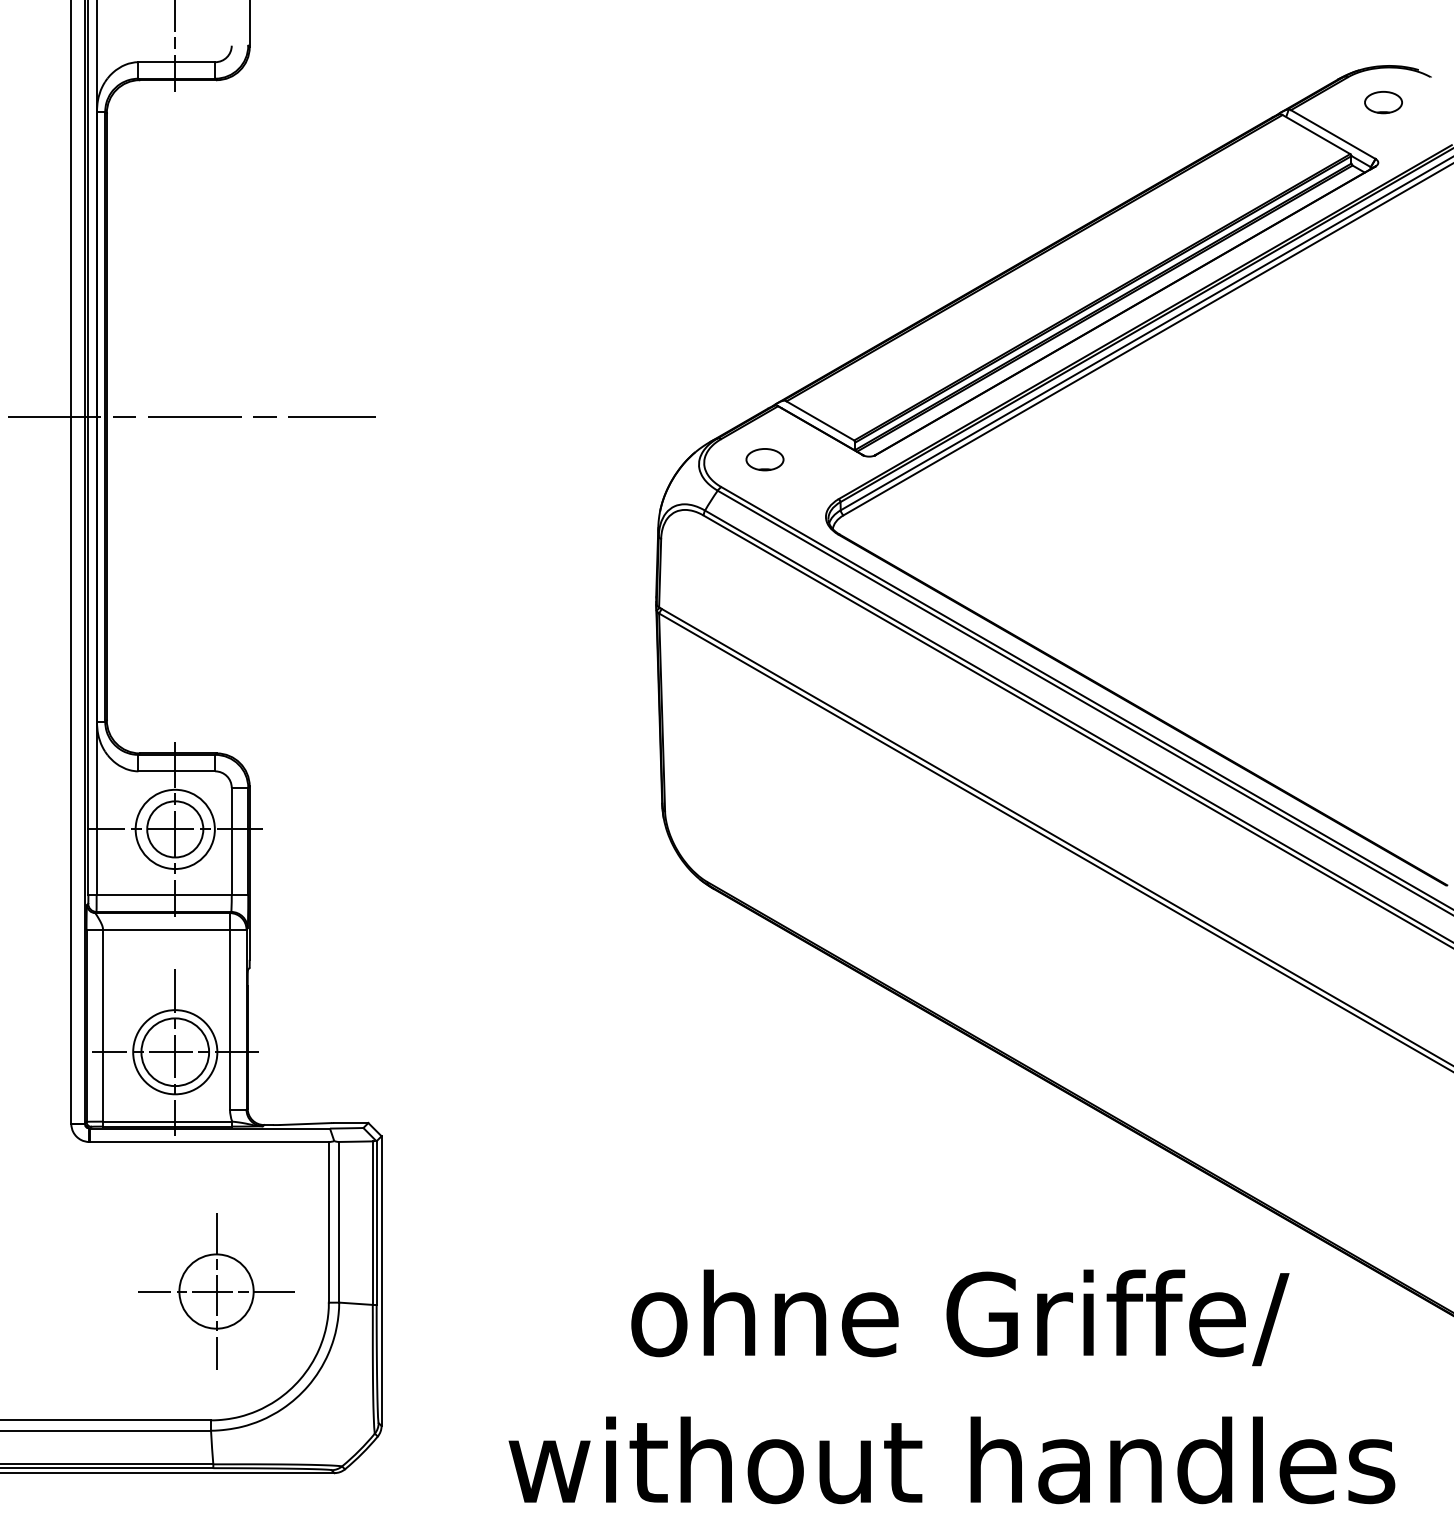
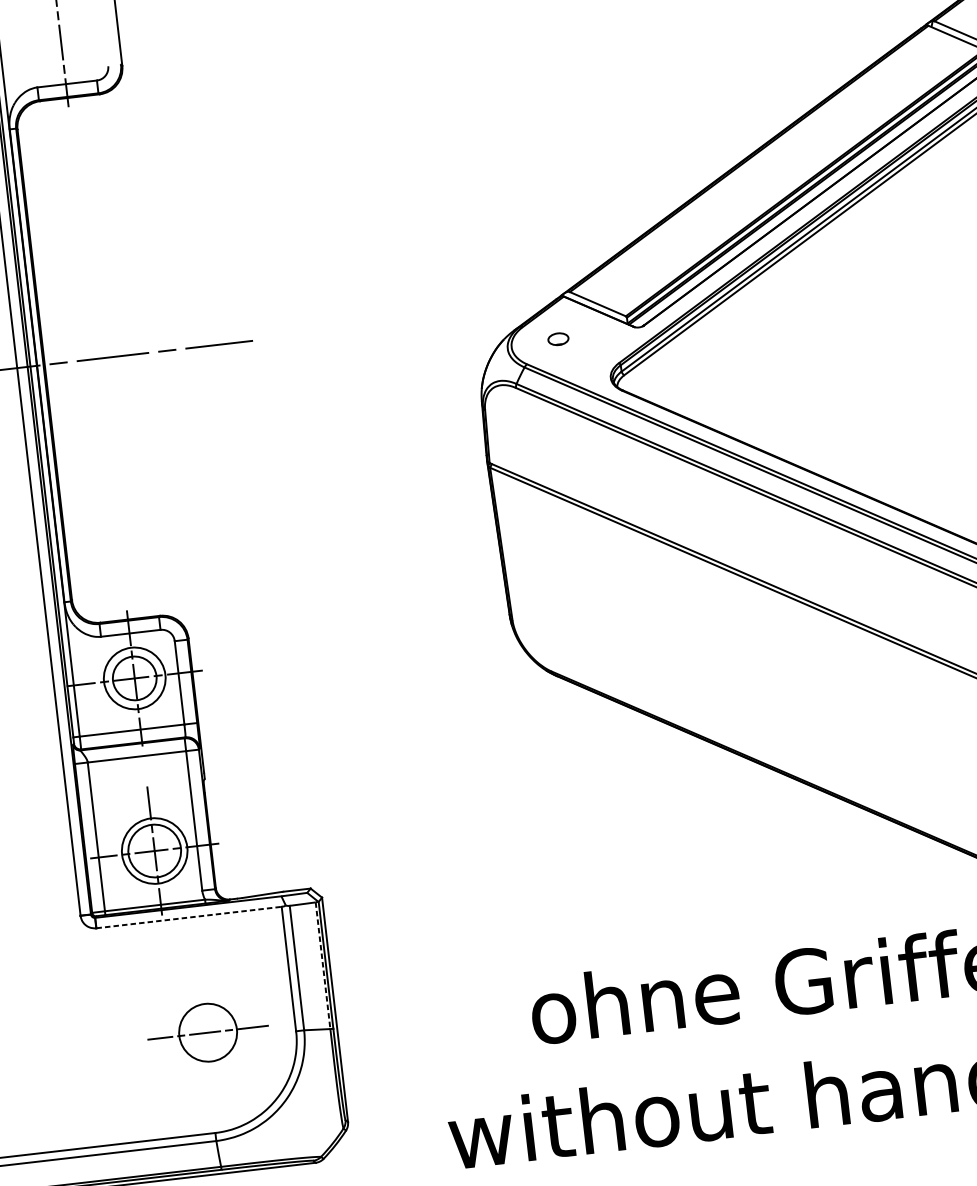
part: (764, 459) -> (558, 339), size x0.7
line: (209, 1142) -> (189, 917), solid -> dashed
line: (372, 1223) -> (322, 966), solid -> dashed
line: (216, 1291) -> (208, 1032), removed

